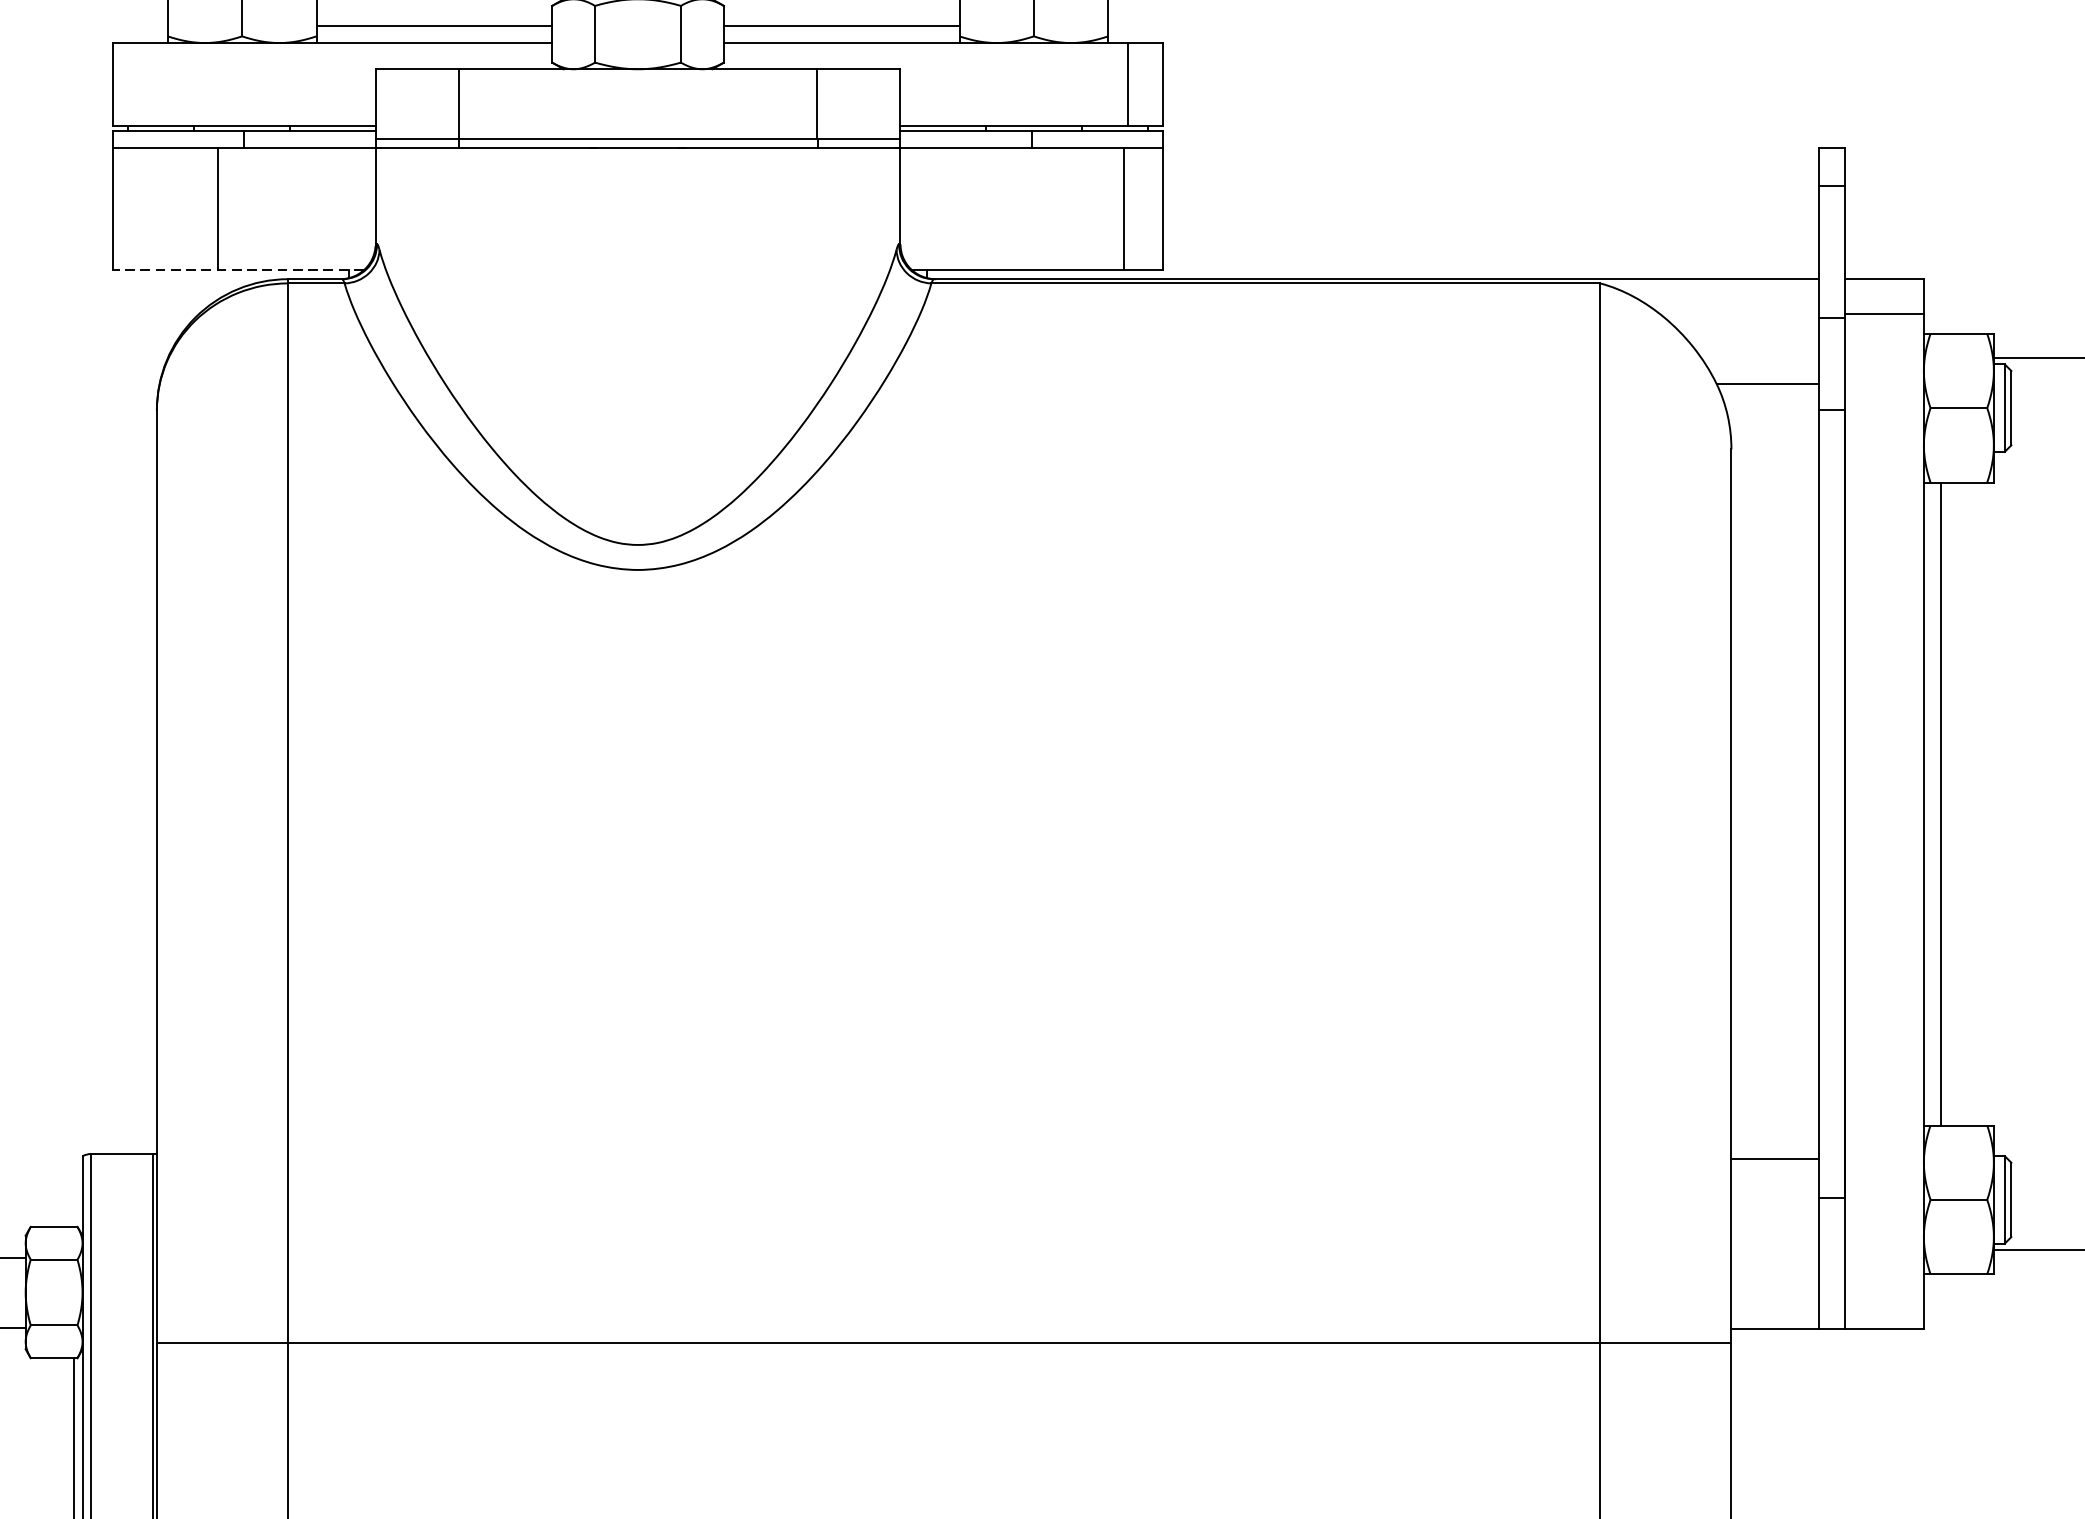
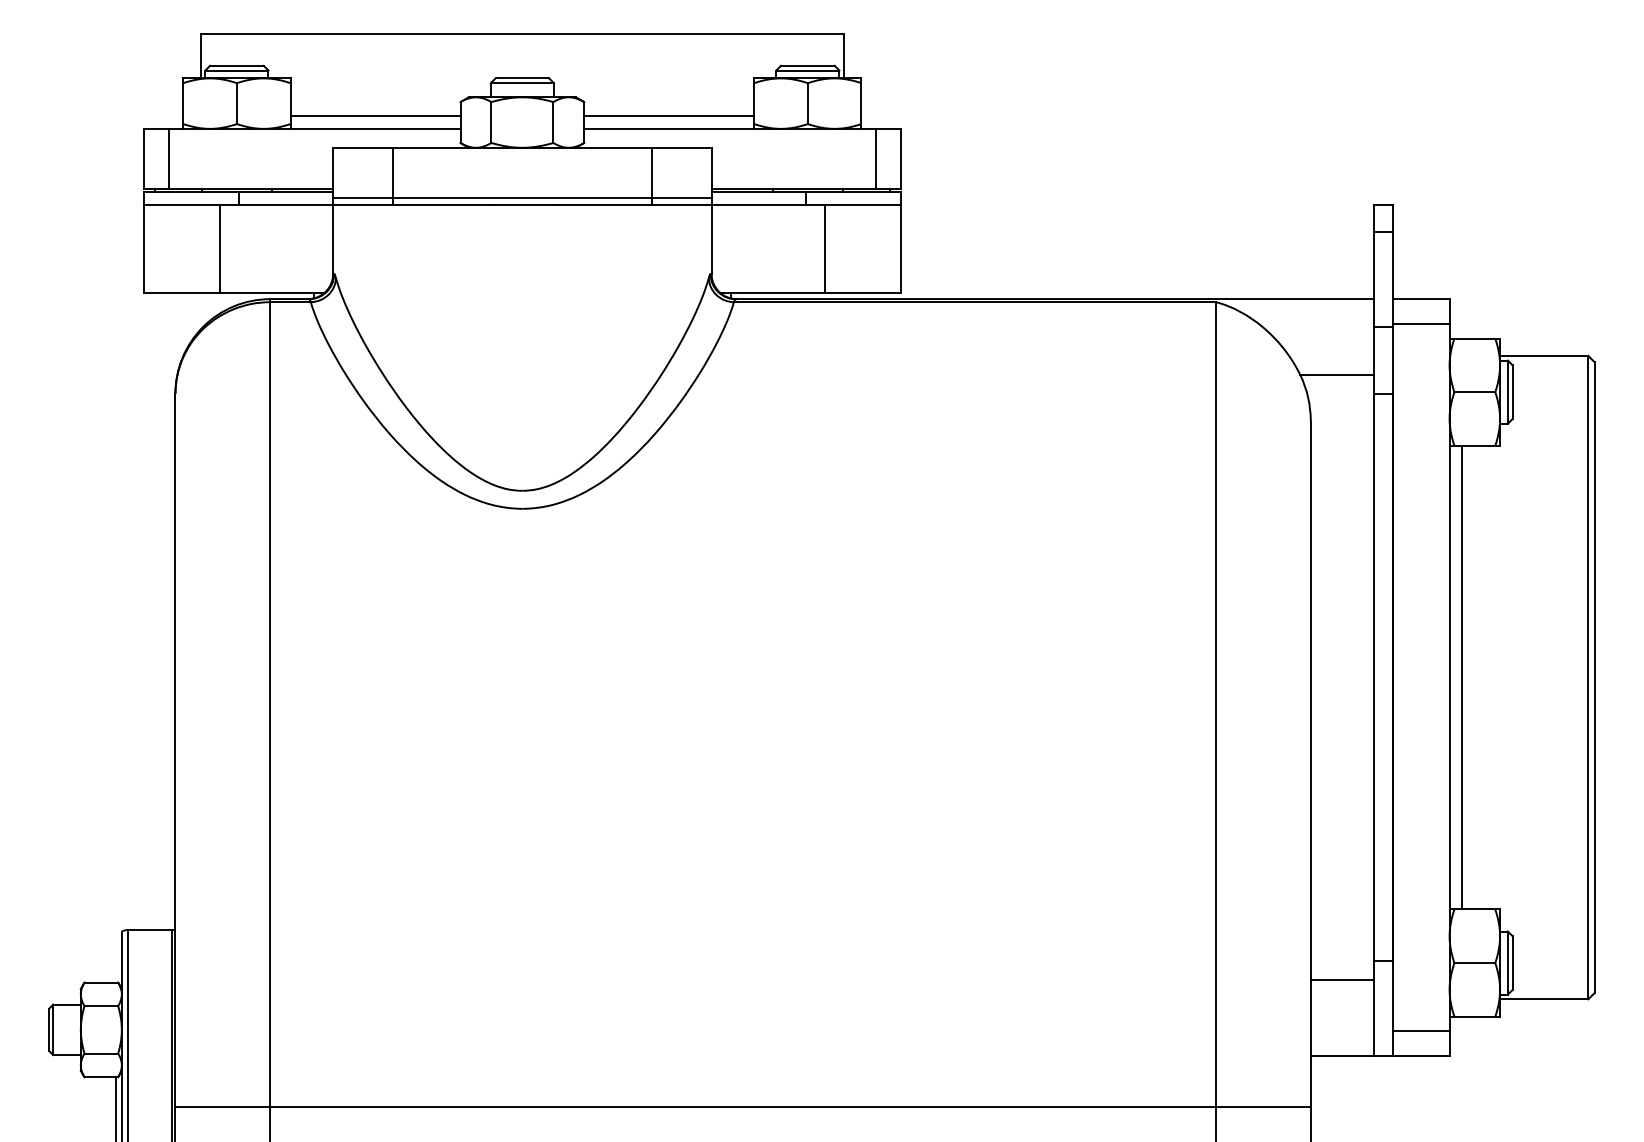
line: (148, 84) -> (169, 158), added
line: (1124, 208) -> (825, 248), moved
line: (237, 269) -> (233, 292), dashed -> solid
line: (1773, 1158) -> (1341, 980), moved
line: (1883, 1293) -> (1420, 1030), added
line: (943, 1343) -> (742, 1107), moved

